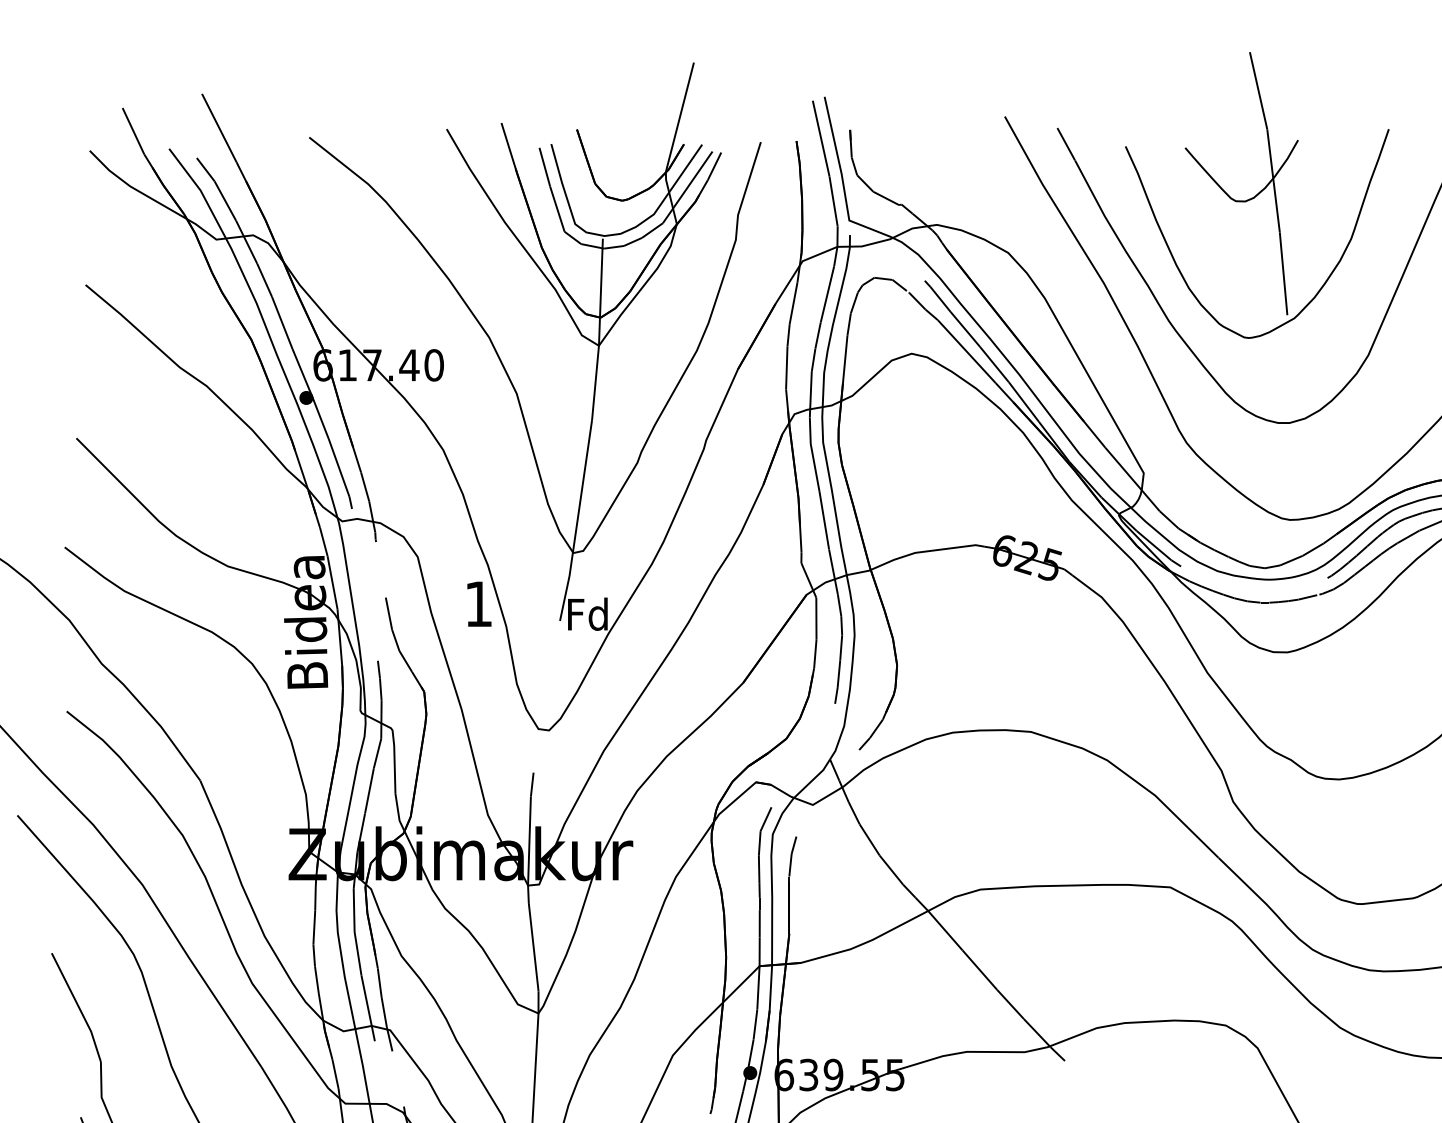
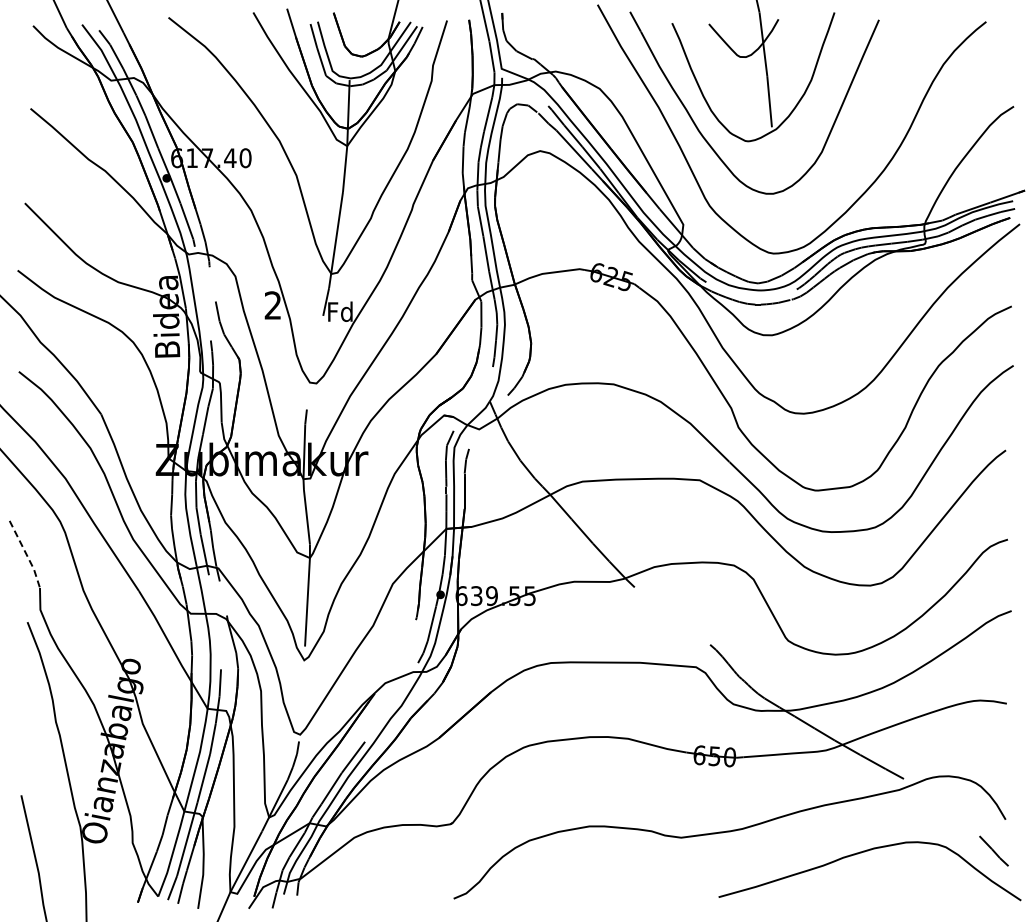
text: (477, 604) -> (272, 305), 1 -> 2
line: (79, 1007) -> (26, 554), solid -> dashed

